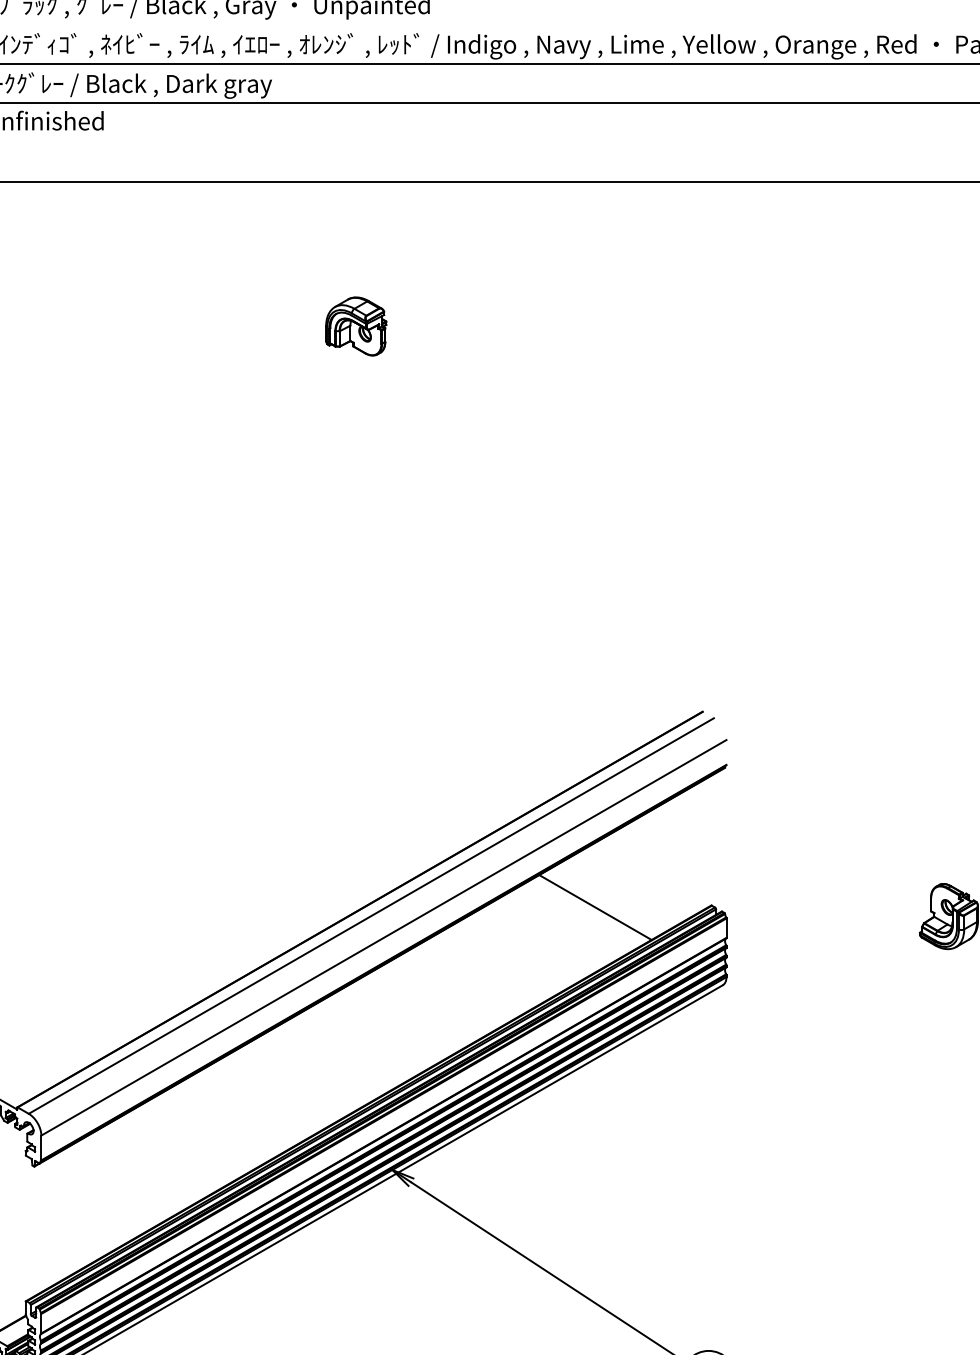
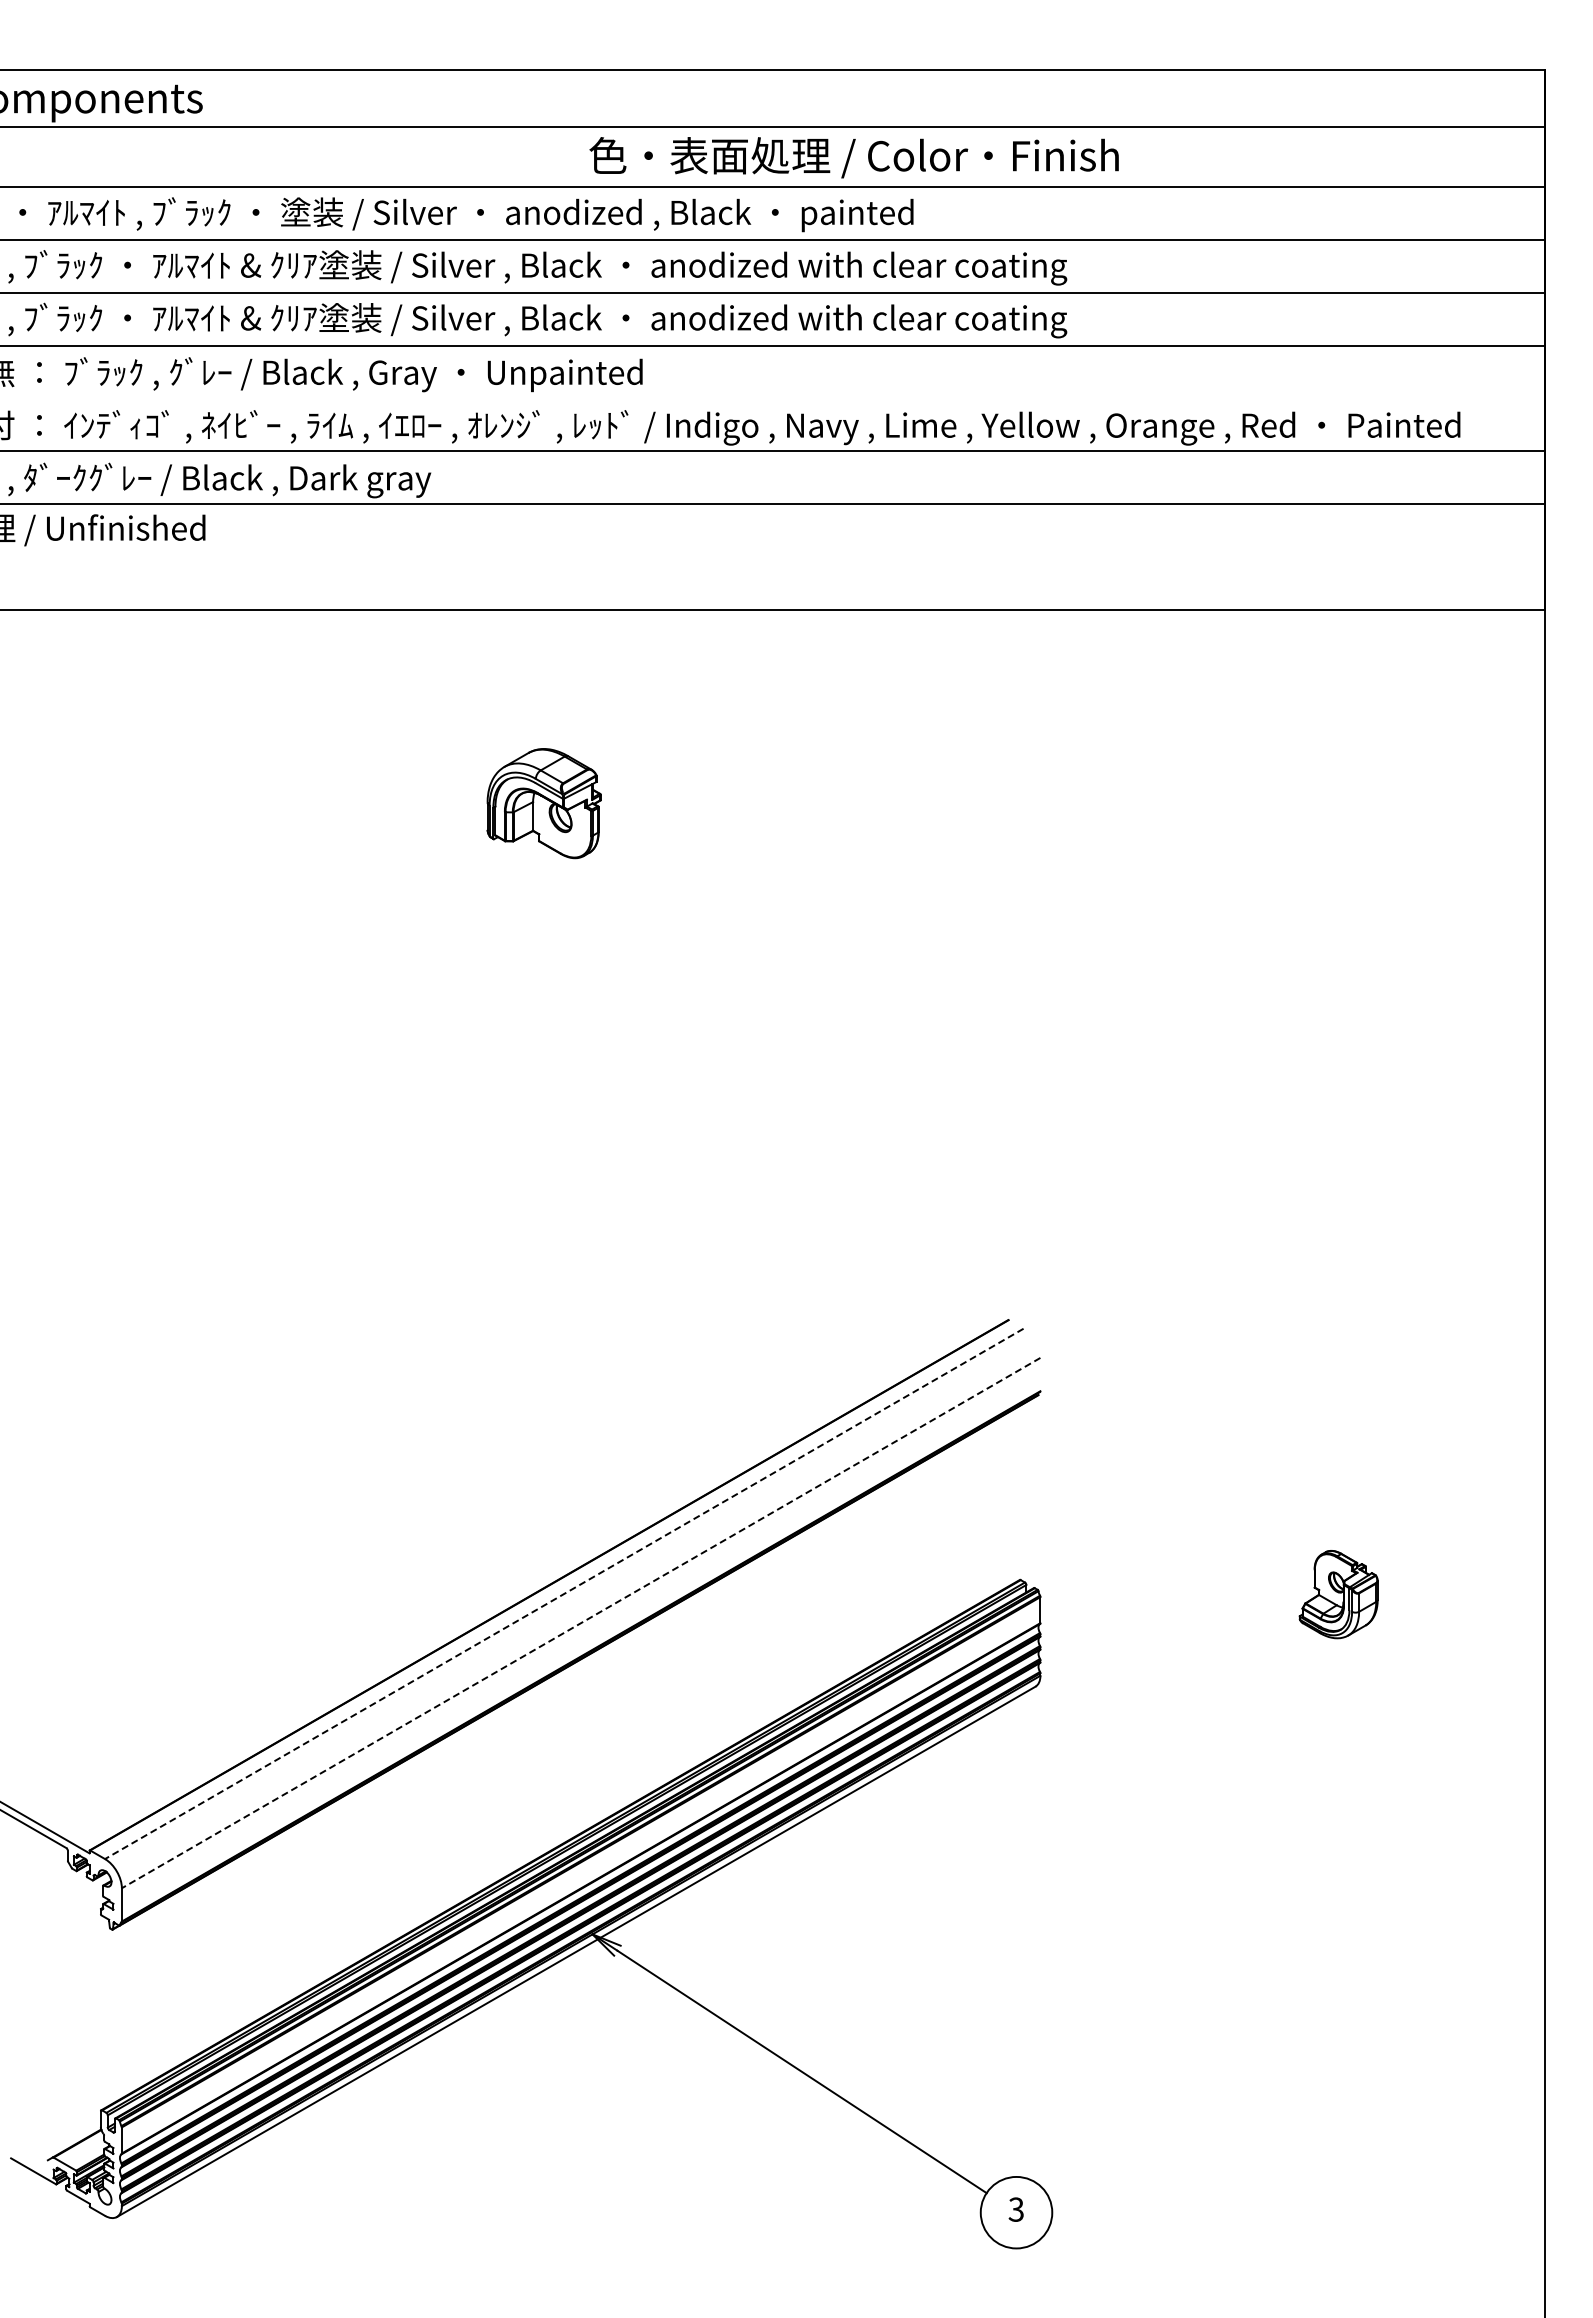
part: (355, 326) -> (543, 803), size x1.4
line: (595, 907) -> (864, 1582), removed
line: (370, 916) -> (563, 1594), solid -> dashed
line: (383, 938) -> (580, 1623), solid -> dashed

